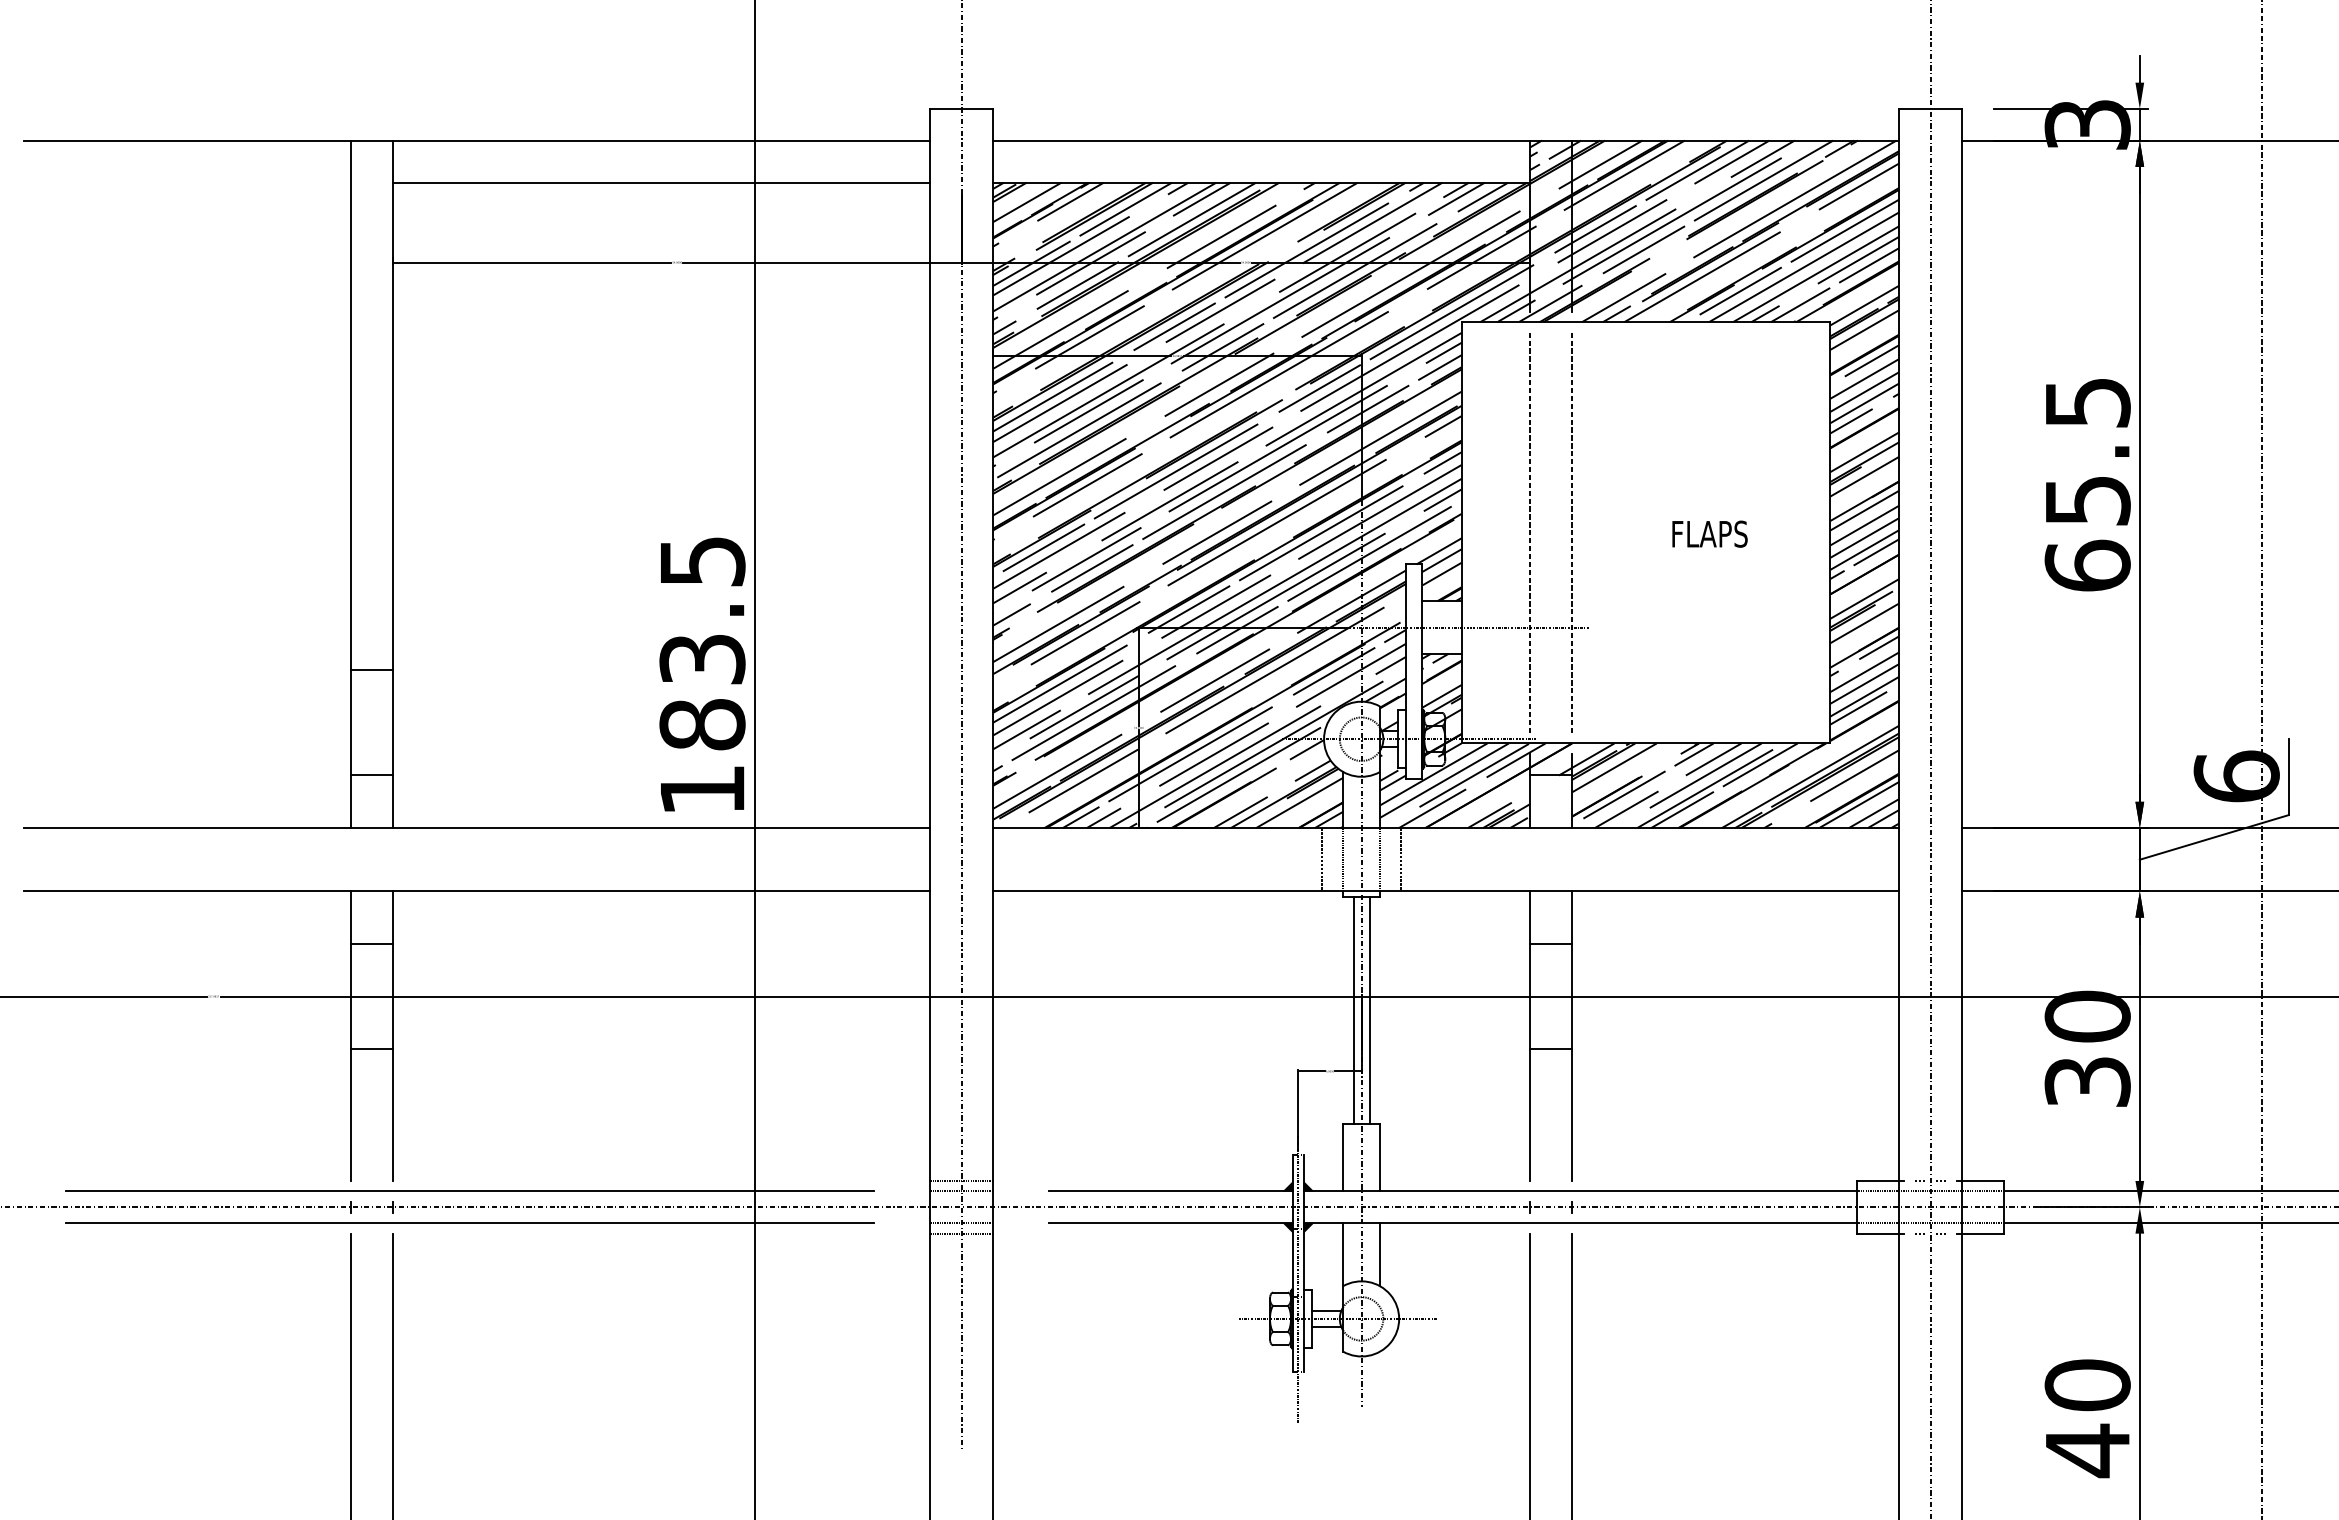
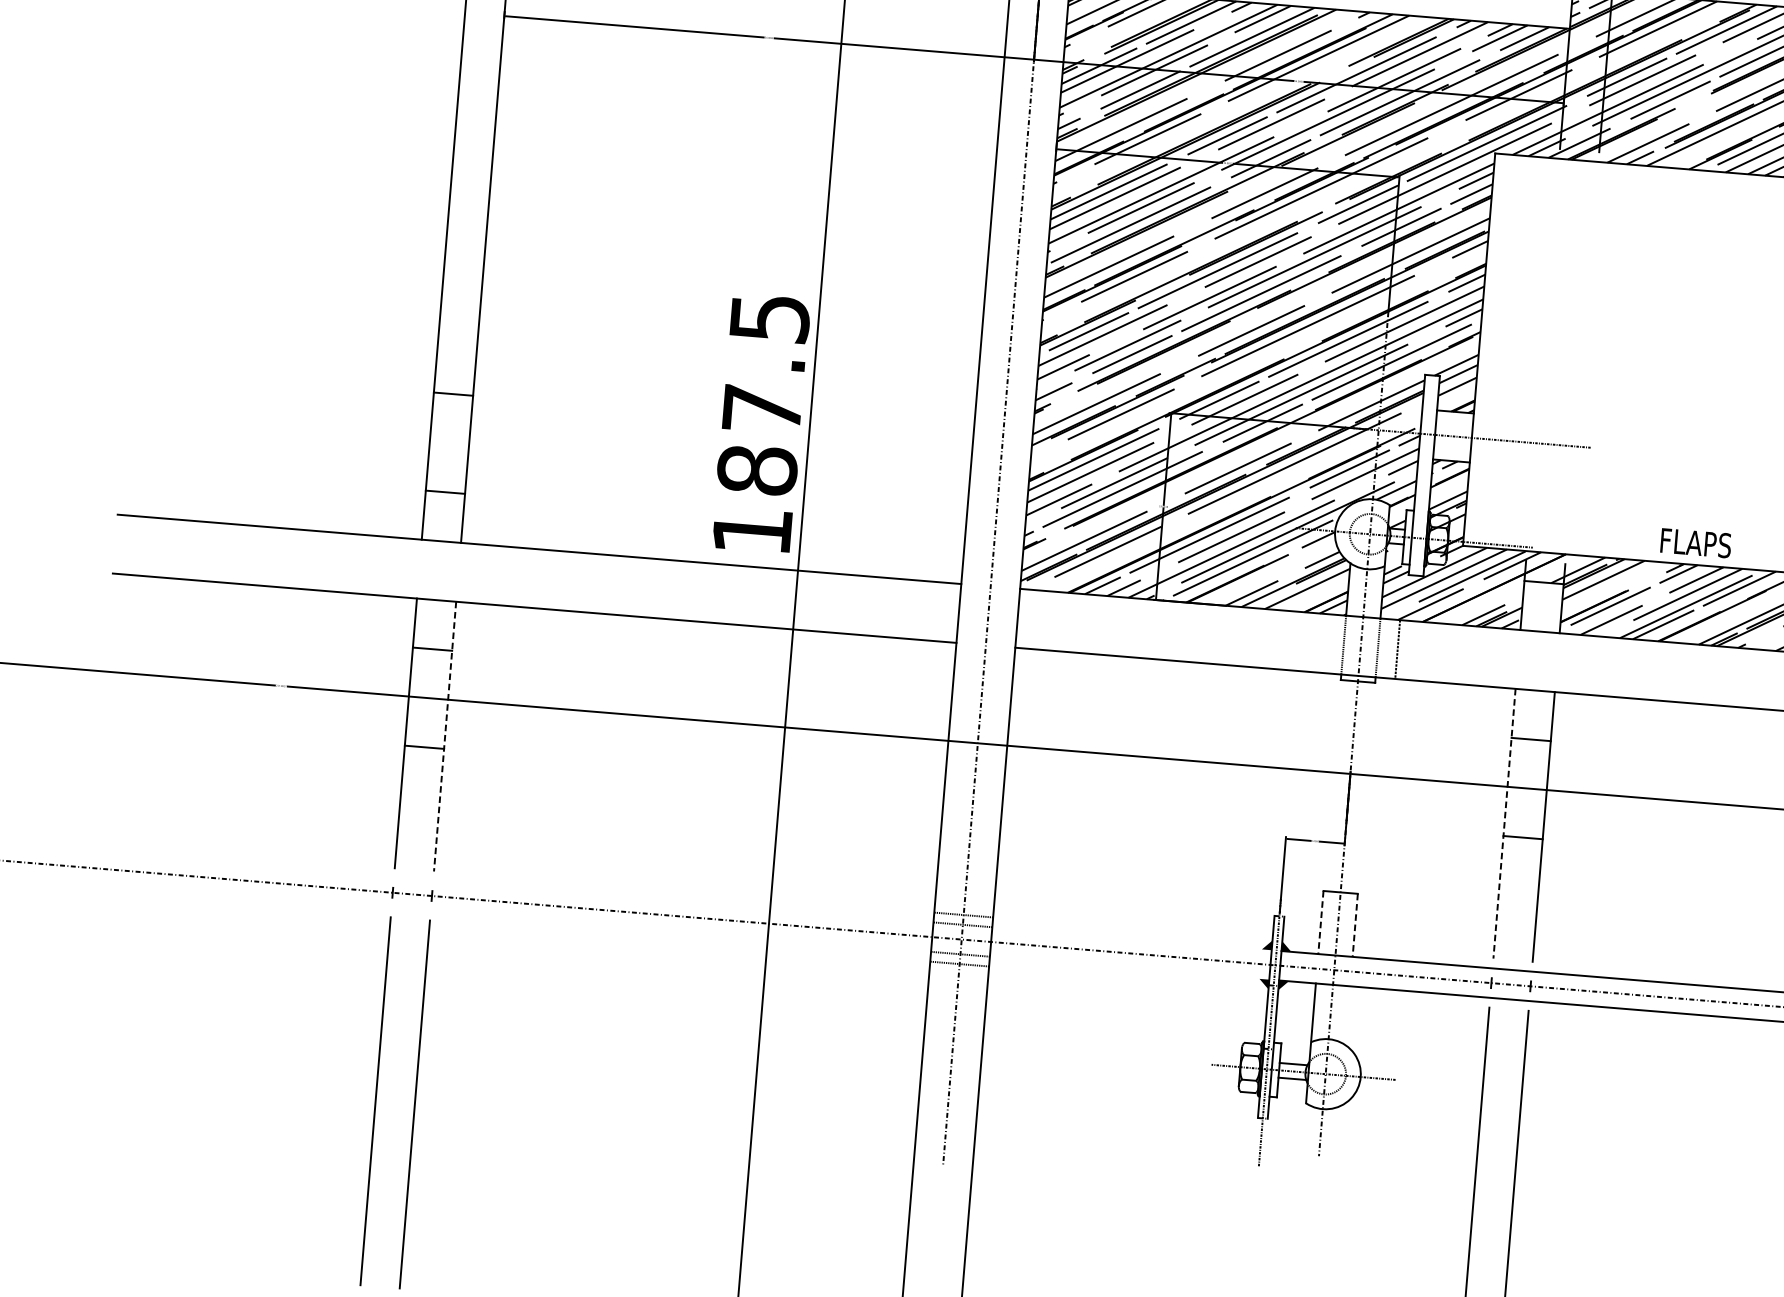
line: (1530, 532) -> (1543, 354), removed
line: (1572, 532) -> (1582, 357), removed
text: (1709, 533) -> (1695, 542), moved
text: (702, 659) -> (762, 409), 183.5 -> 187.5
line: (1322, 859) -> (1324, 643), removed
line: (1353, 1010) -> (1341, 786), removed
line: (1369, 1010) -> (1356, 787), removed
line: (392, 1036) -> (444, 736), solid -> dashed
line: (1530, 1036) -> (1504, 824), solid -> dashed
line: (1343, 1157) -> (1321, 922), solid -> dashed
line: (1380, 1157) -> (1355, 925), solid -> dashed
line: (470, 1191) -> (505, 887), removed
line: (1170, 1191) -> (1157, 940), removed
line: (470, 1223) -> (503, 917), removed
line: (1170, 1223) -> (1155, 970), removed
line: (1380, 1254) -> (1348, 1015), removed

